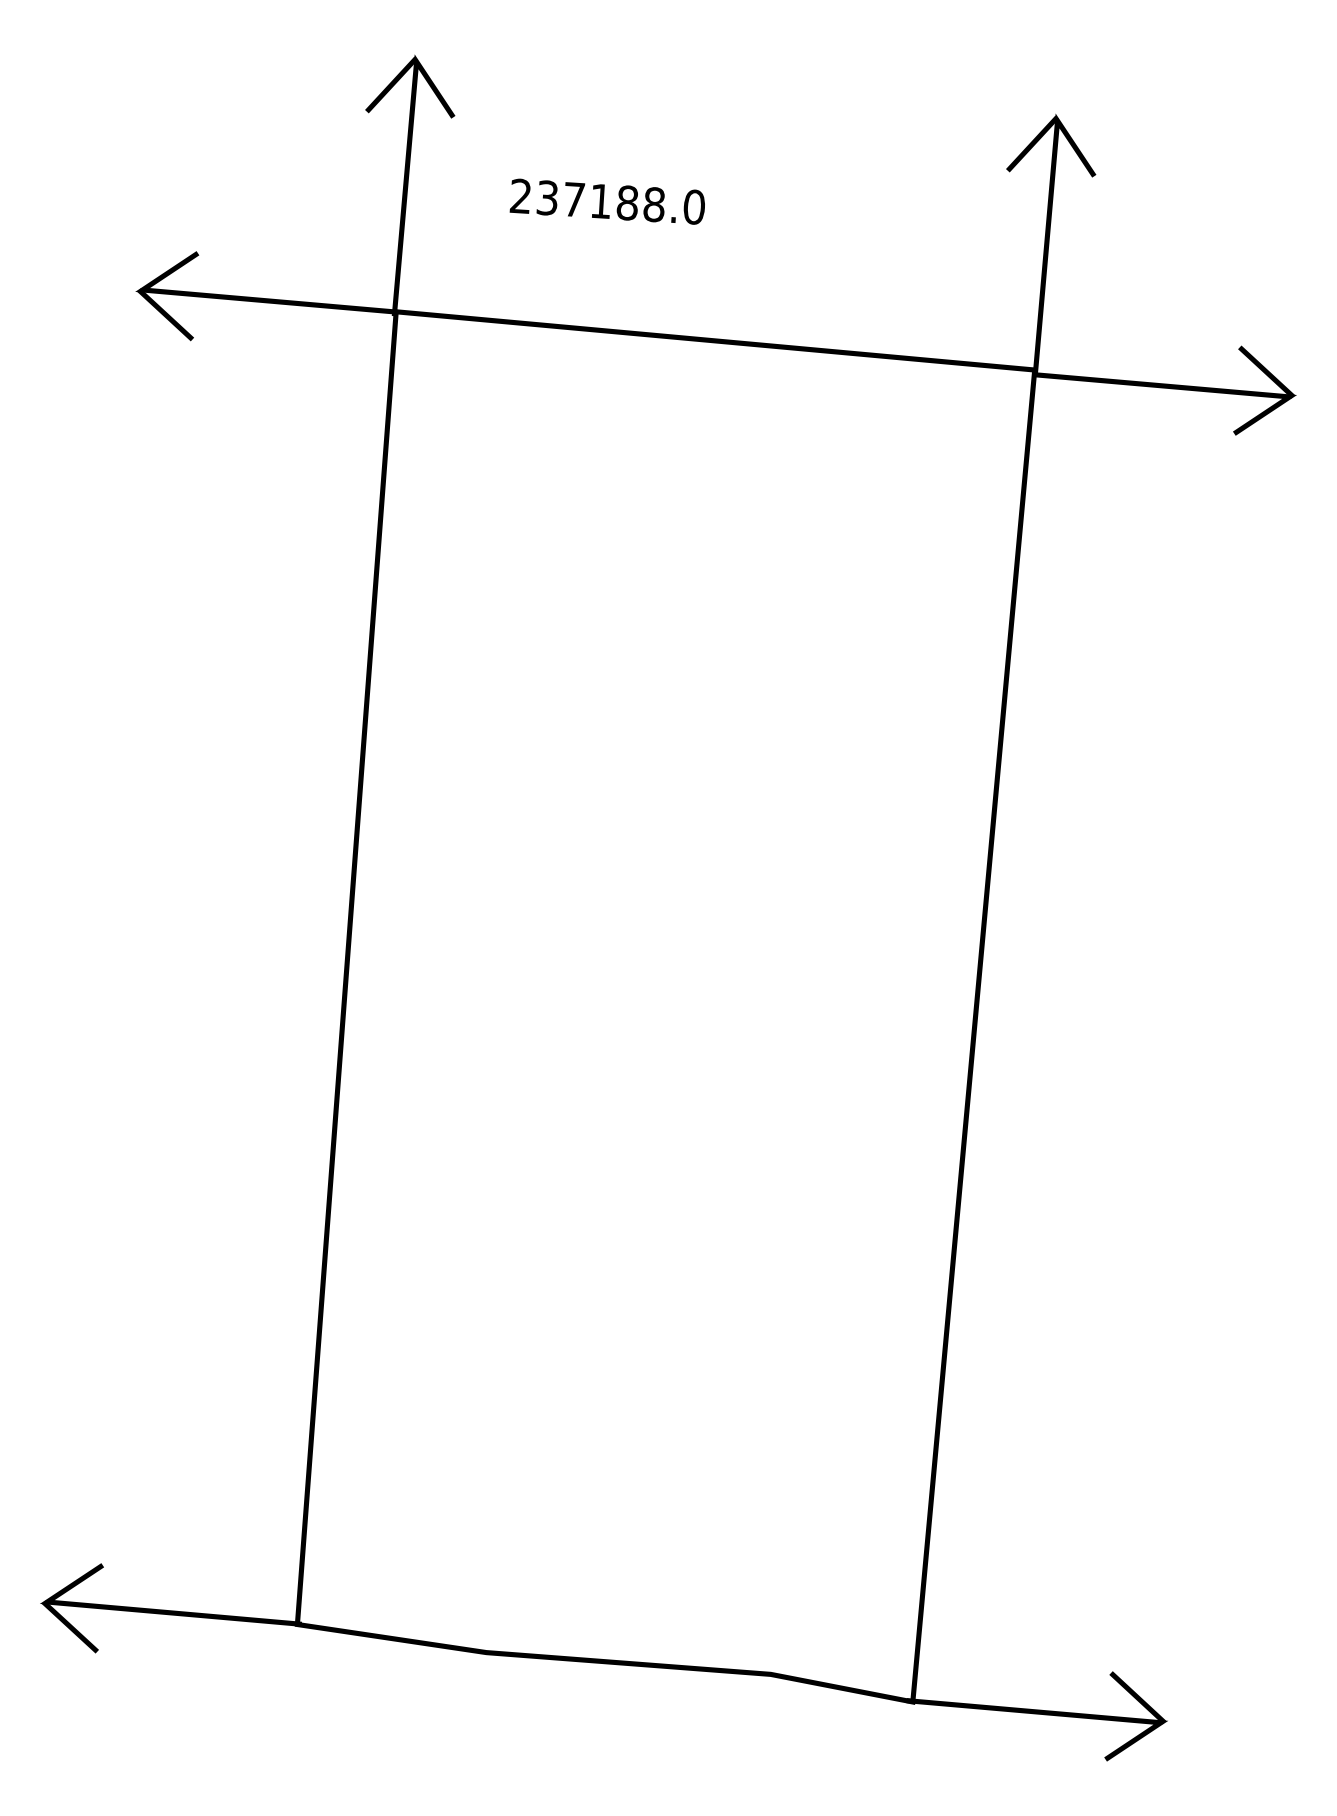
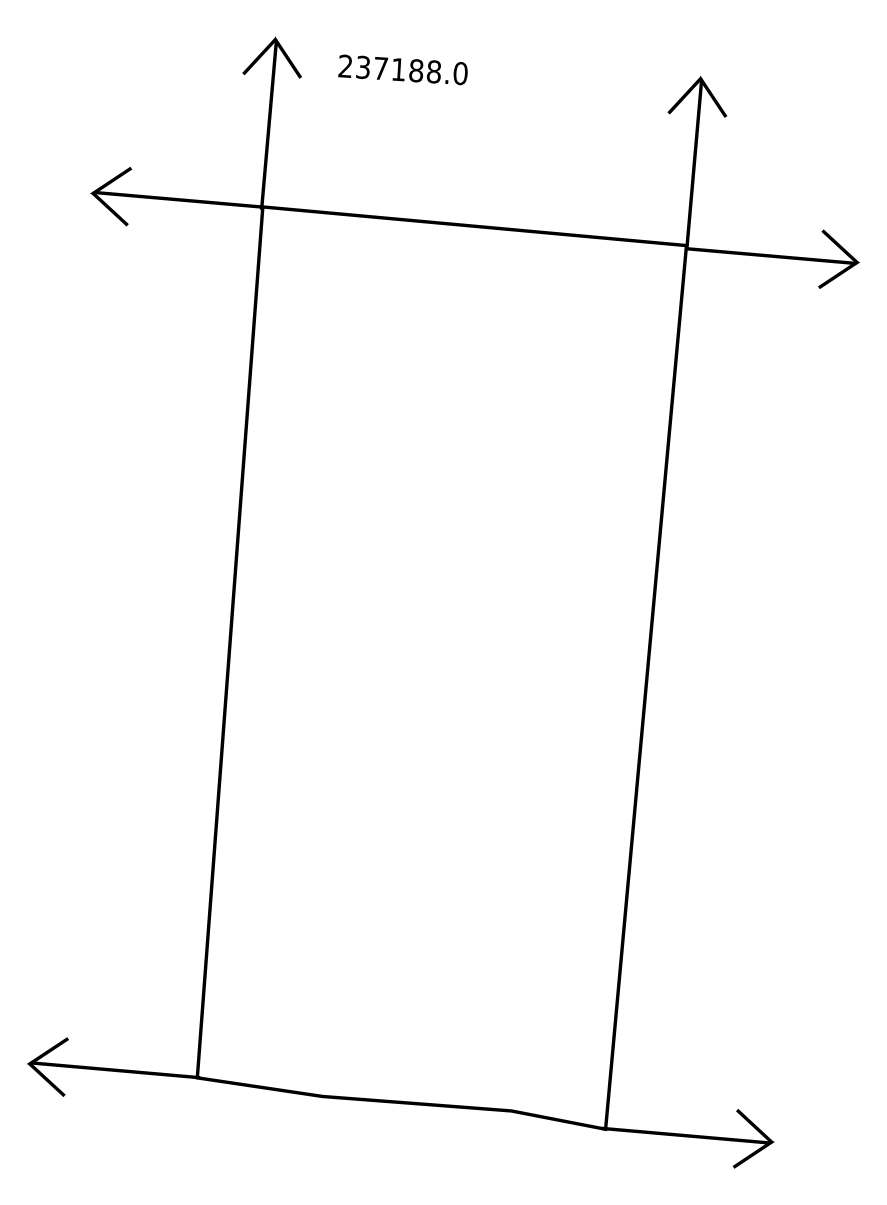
text: (606, 201) -> (402, 69), moved

